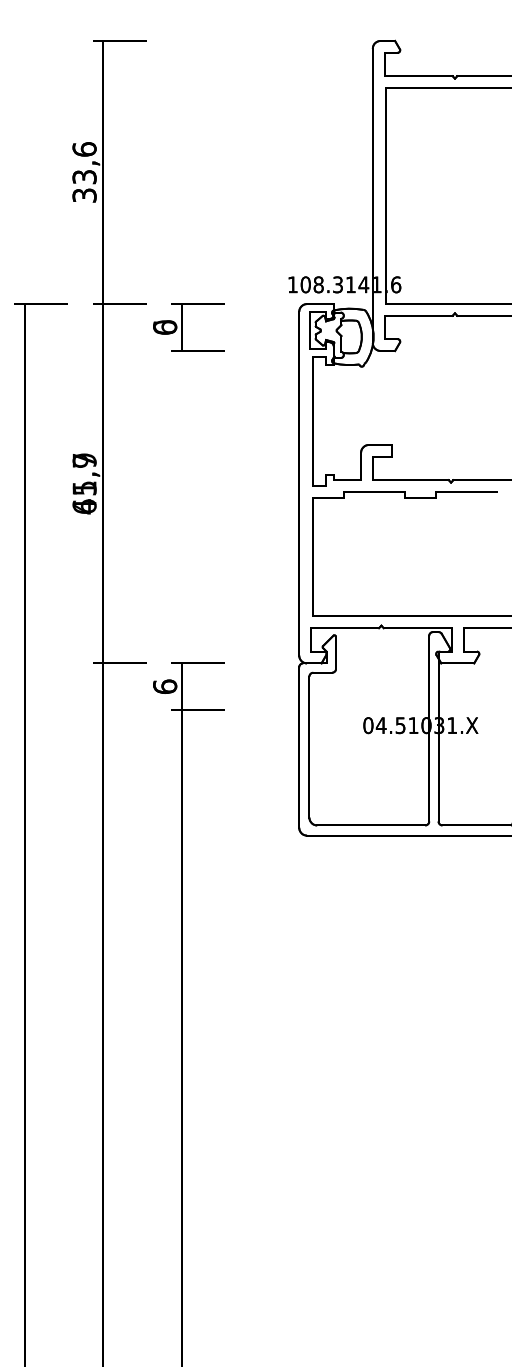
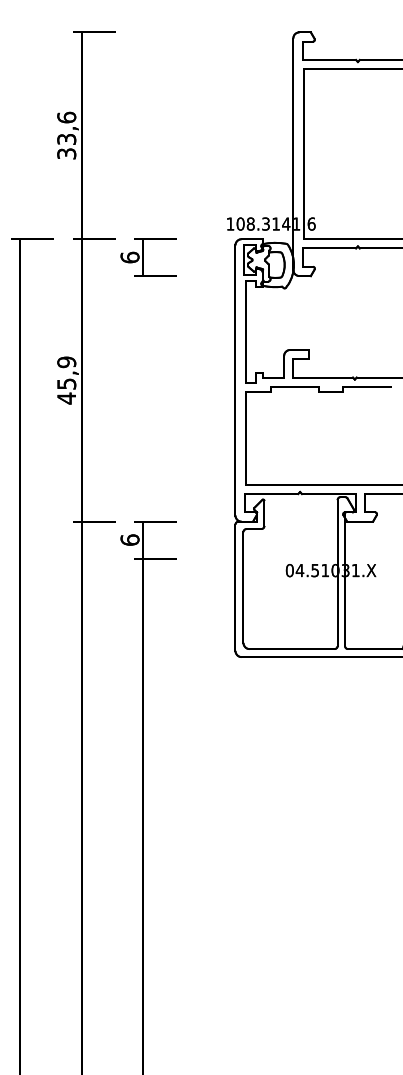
text: (164, 327) -> (129, 257), 0 -> 6
text: (84, 483) -> (66, 380), 61,7 -> 45,9

